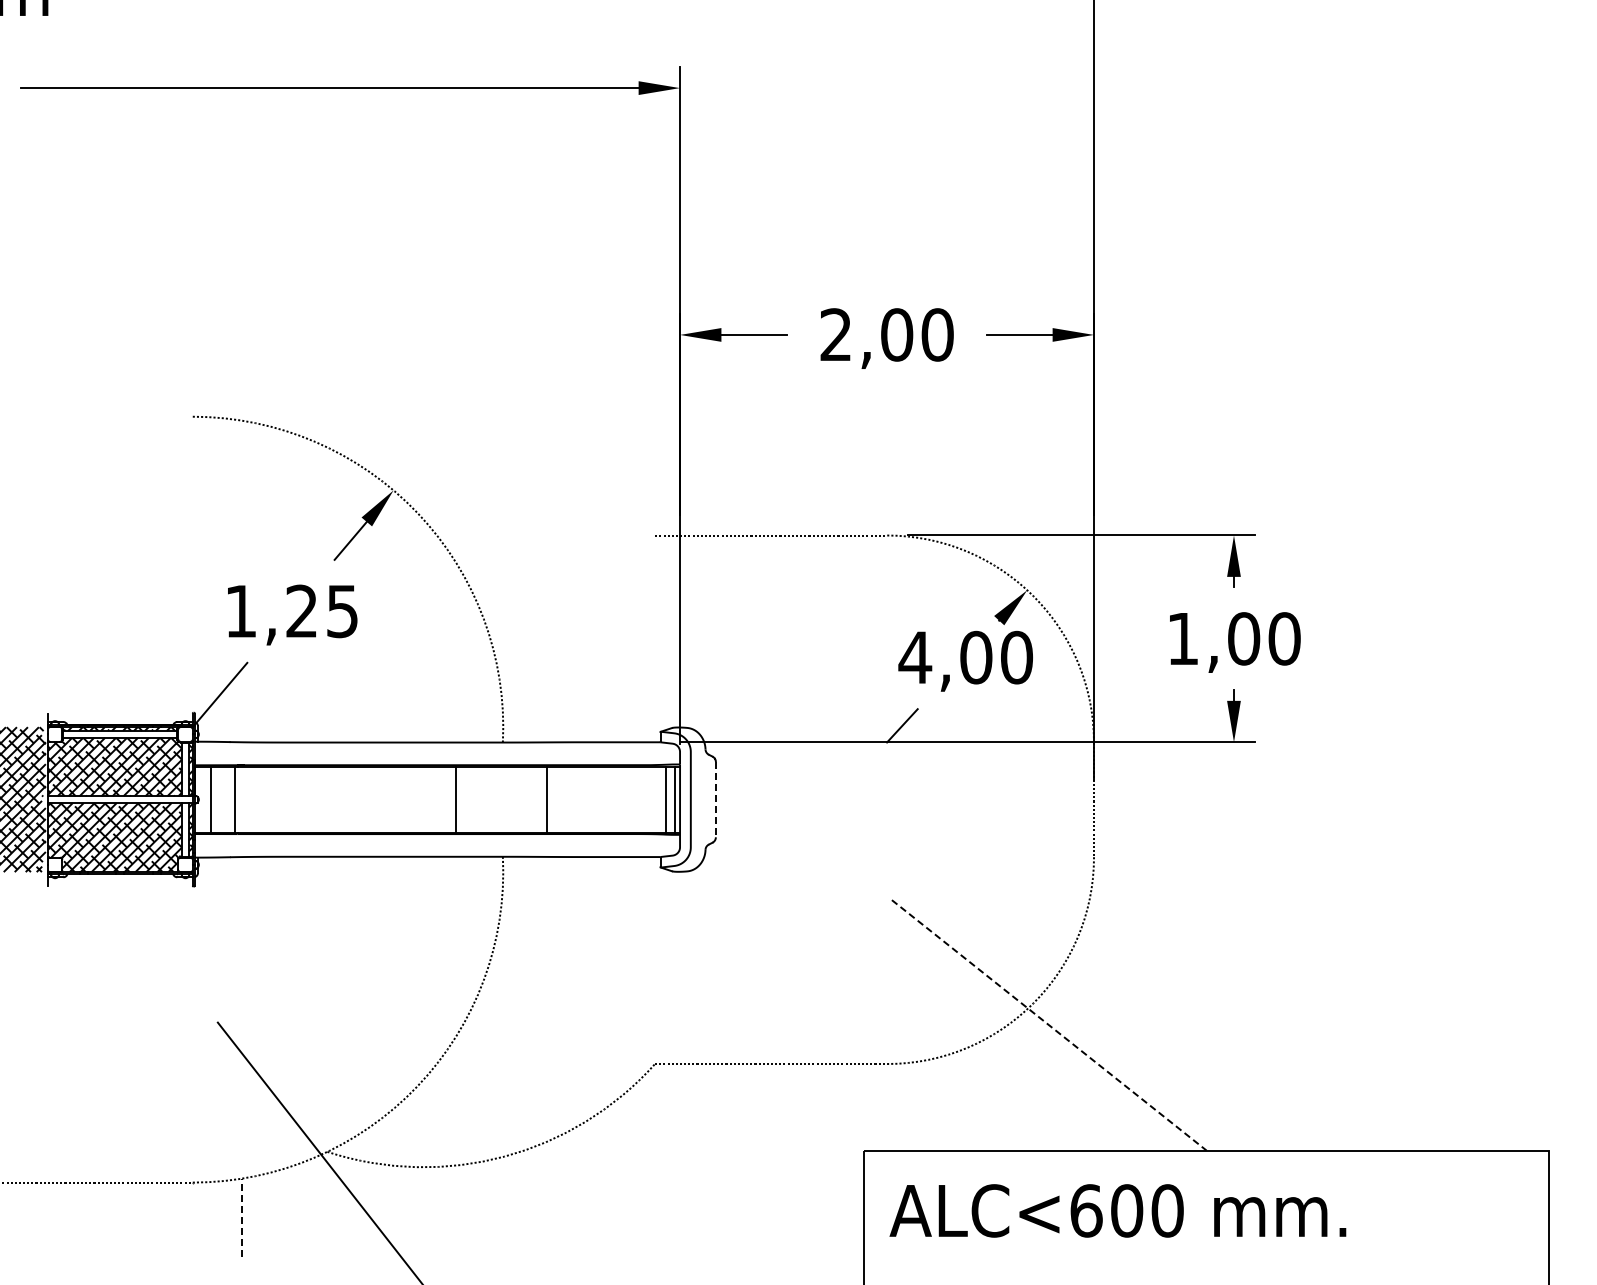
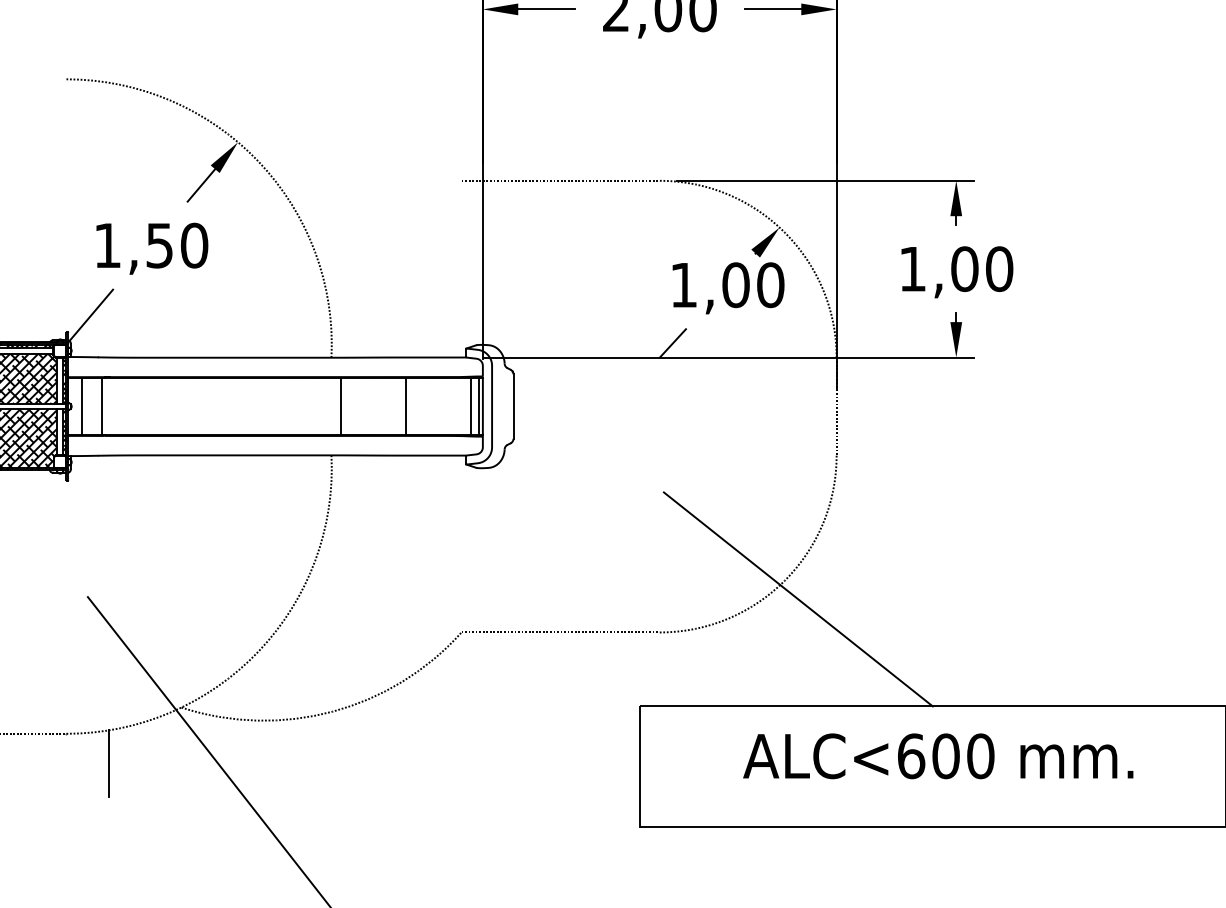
text: (322, 611) -> (177, 245), 1,25 -> 1,50
text: (915, 657) -> (684, 285), 4,00 -> 1,00
line: (455, 799) -> (340, 406), moved
line: (547, 799) -> (406, 406), moved
line: (715, 799) -> (513, 406), dashed -> solid
line: (1049, 1025) -> (798, 599), dashed -> solid
text: (1117, 1210) -> (937, 755), moved
line: (242, 1217) -> (108, 763), dashed -> solid

